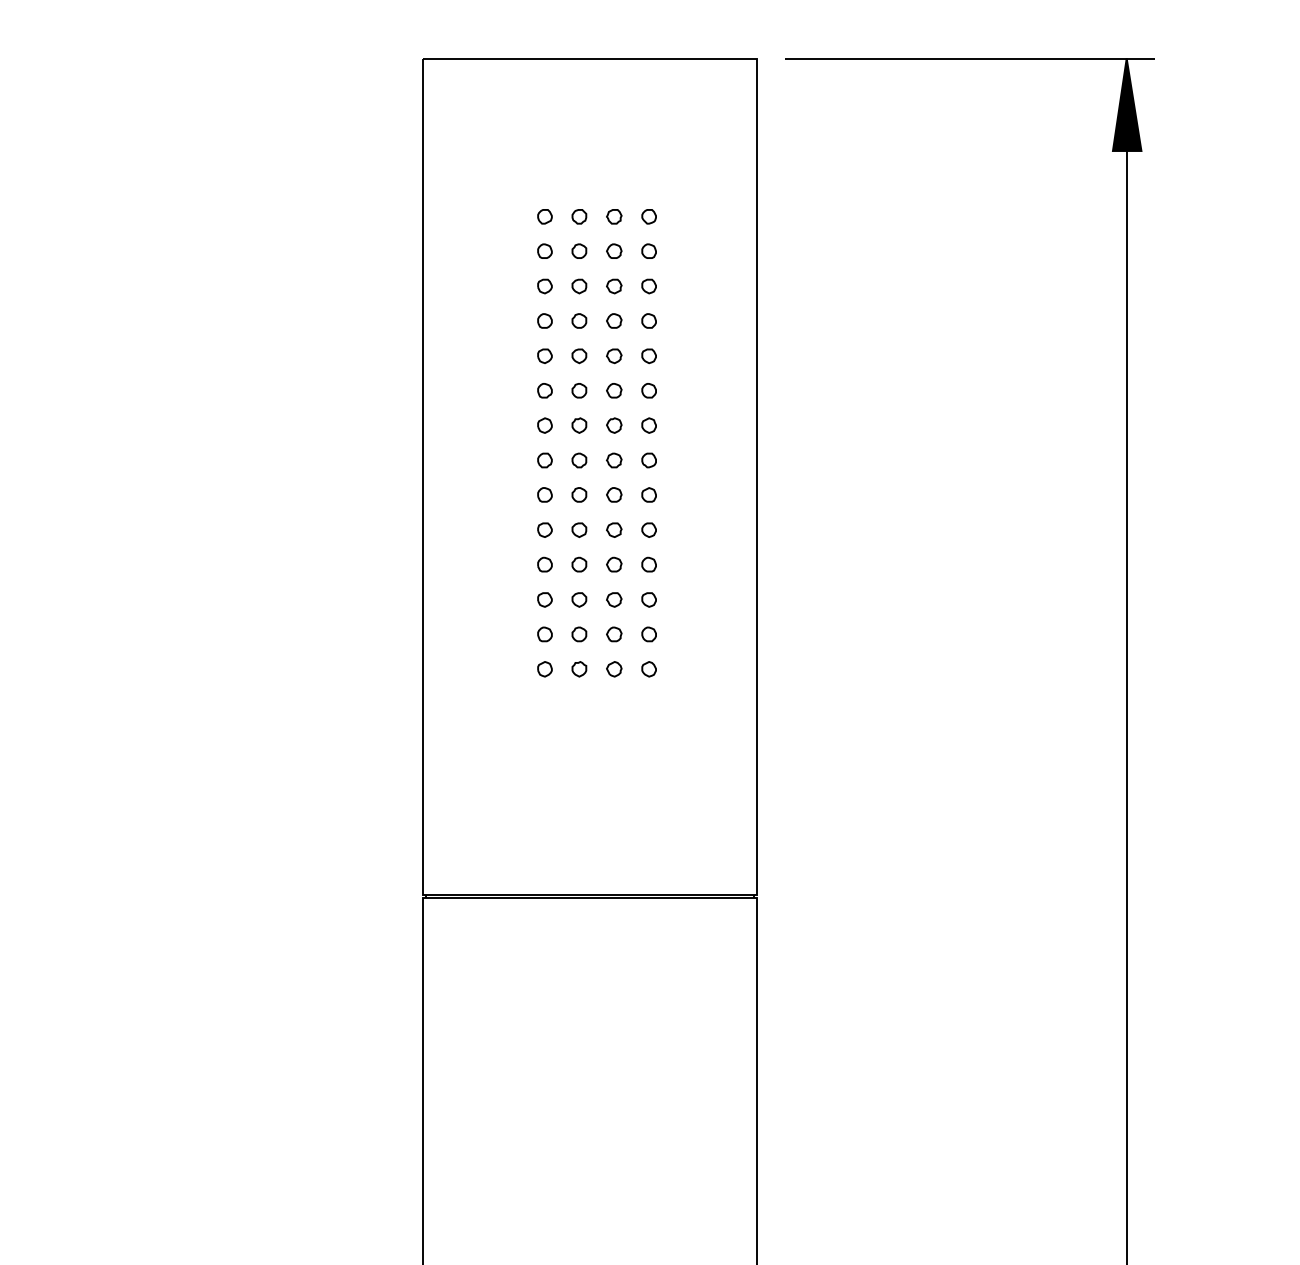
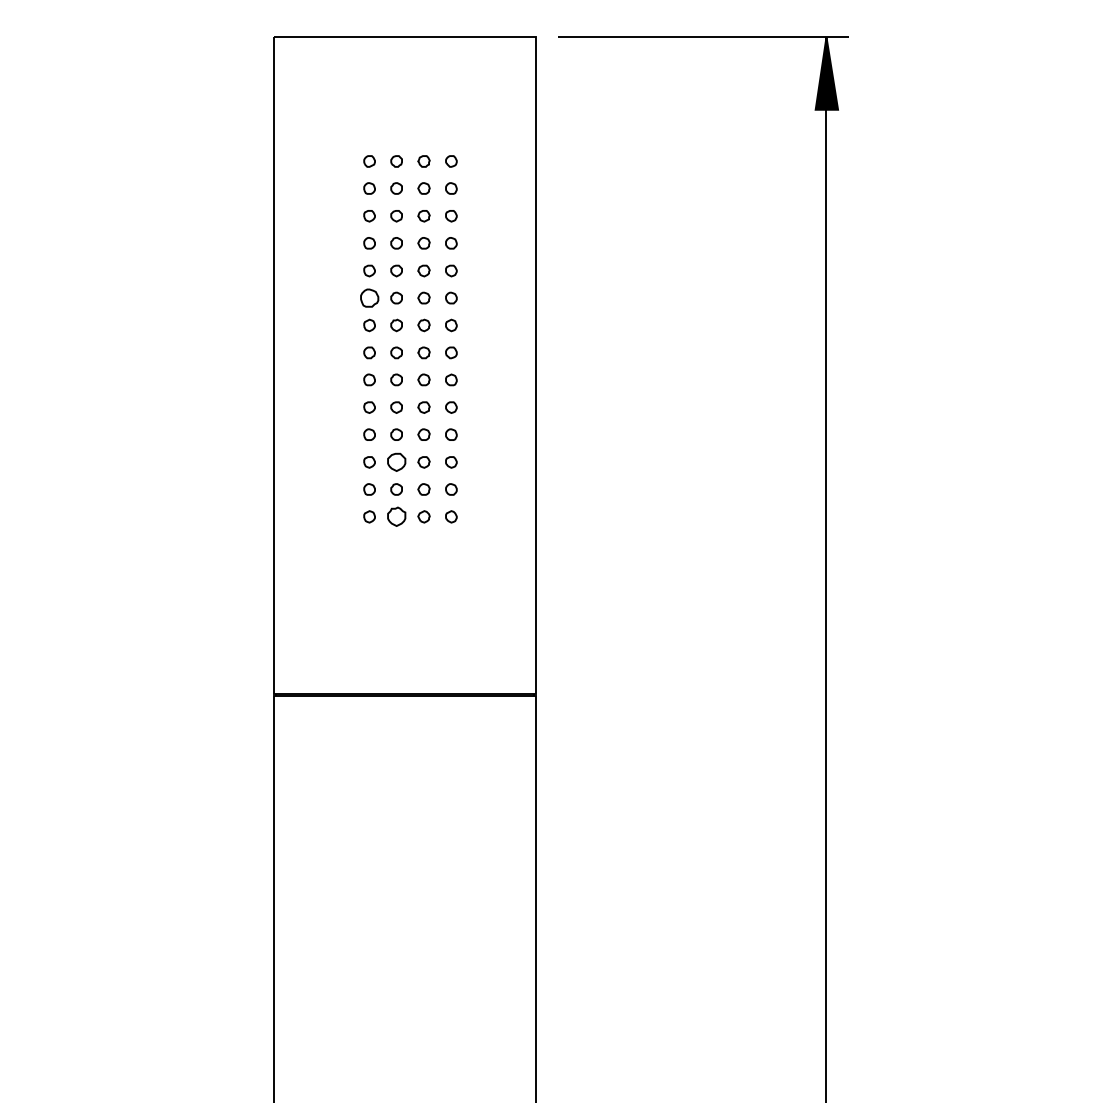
part: (544, 389) -> (369, 297), size x1.6
part: (579, 600) -> (396, 462), size x1.6
part: (579, 668) -> (396, 516), size x1.6

